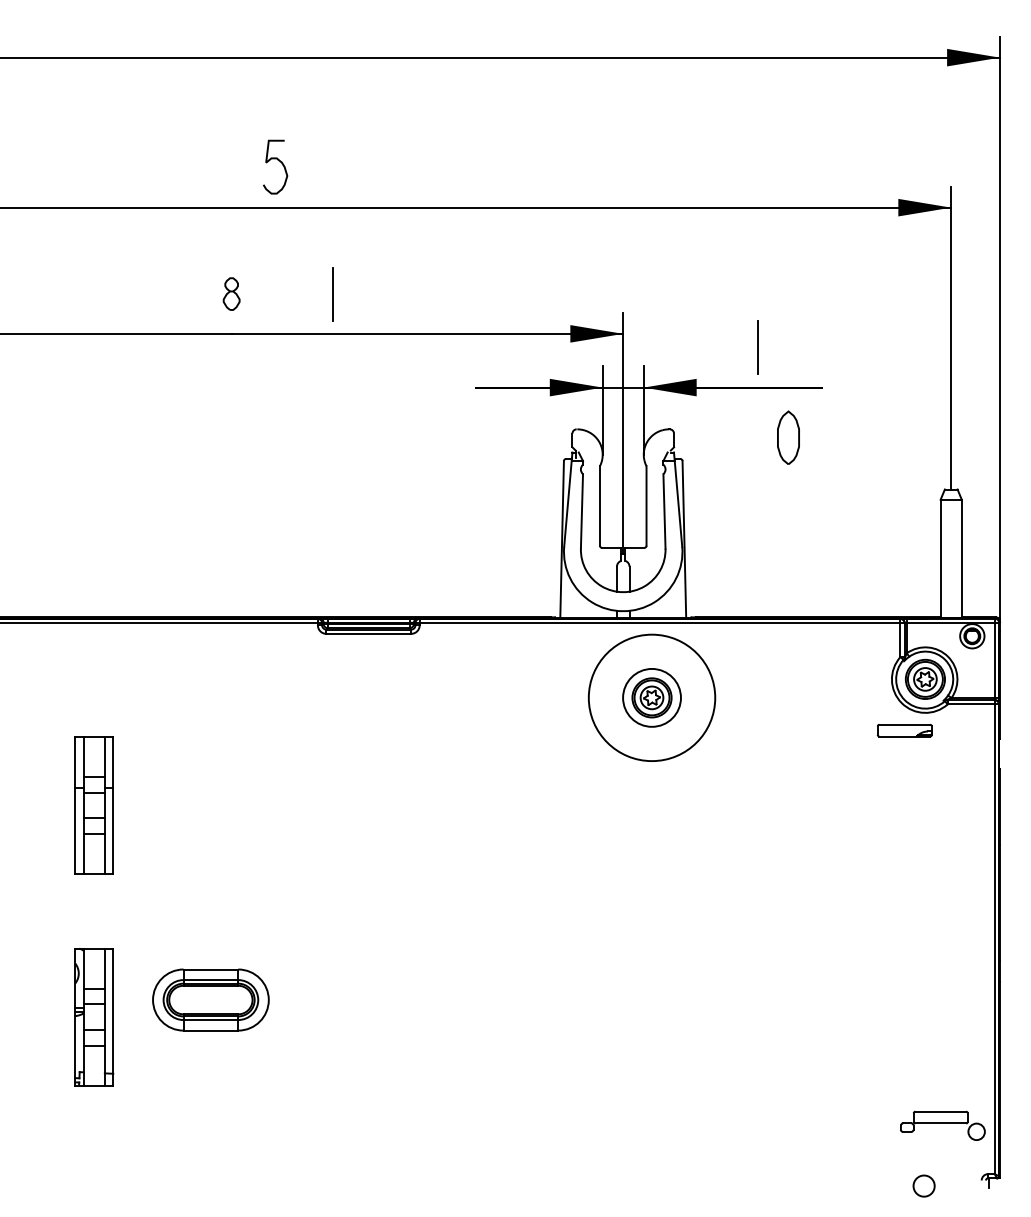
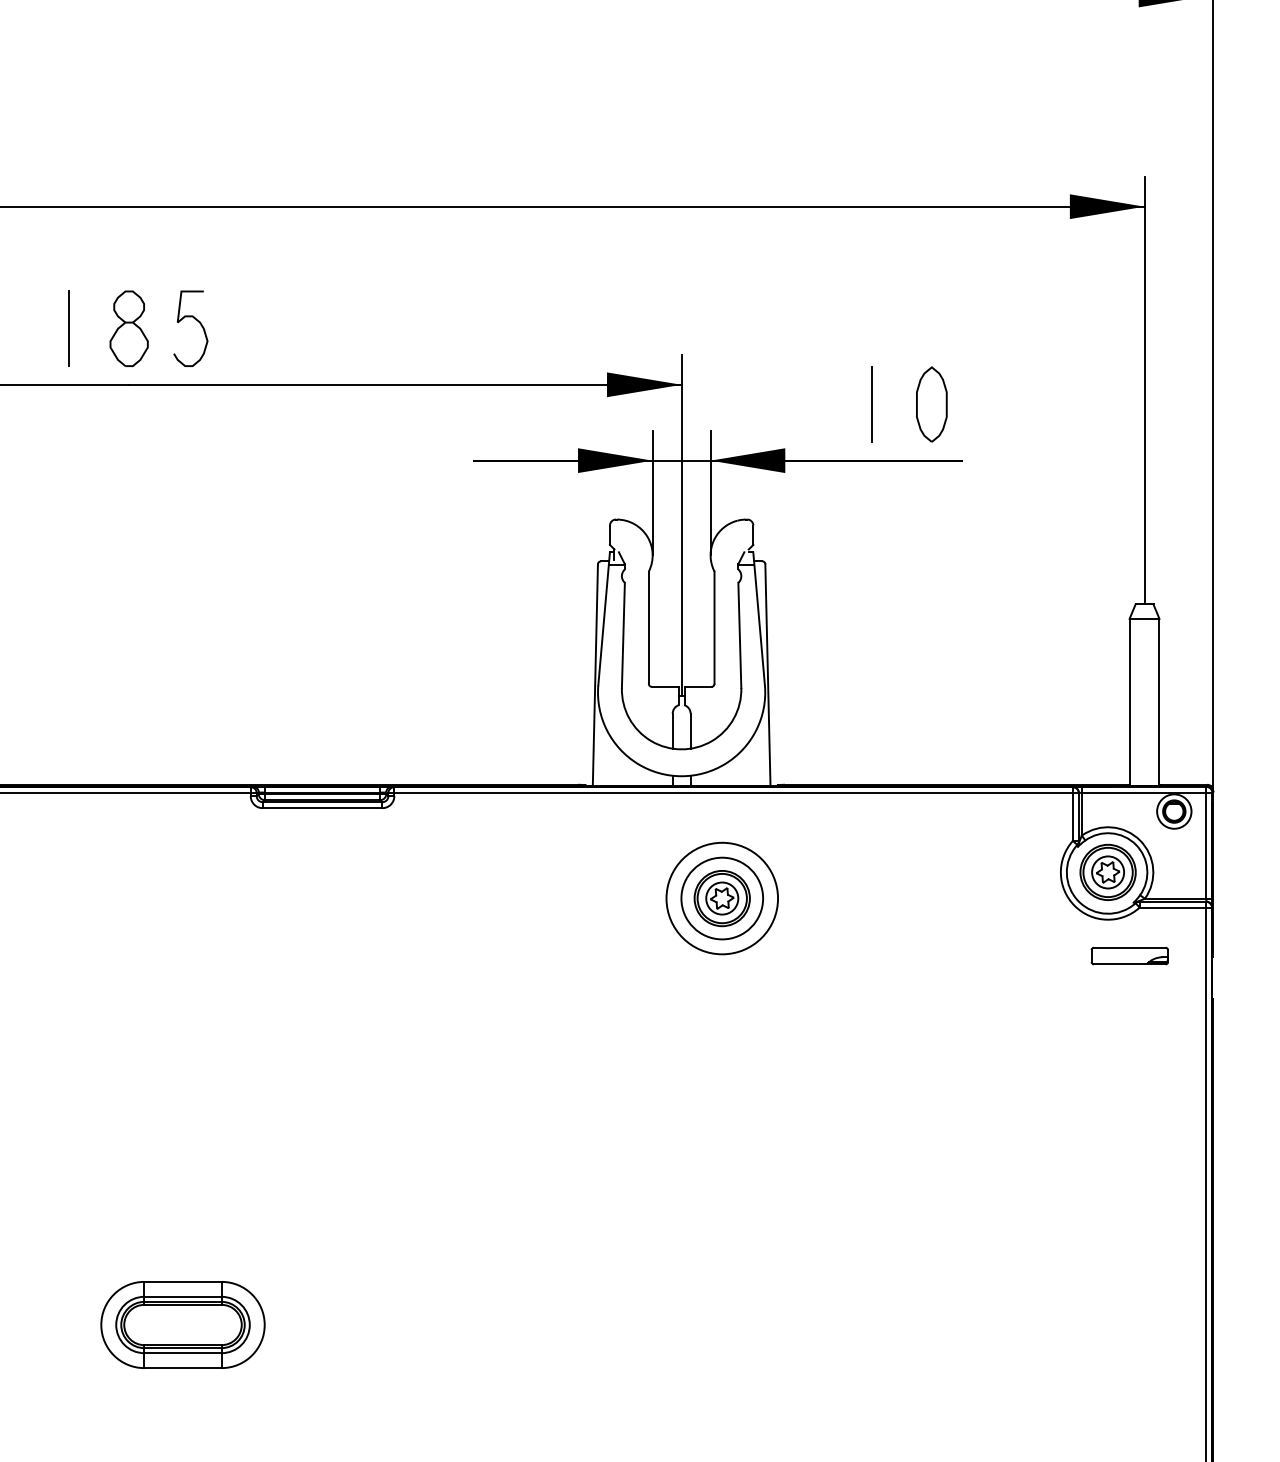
curve: (278, 161) -> (195, 320), moved
part: (231, 293) -> (128, 327), size x1.67
line: (332, 294) -> (68, 329), moved
part: (788, 437) -> (931, 404), moved
circle: (651, 697) -> (721, 897), size x0.62
part: (904, 730) -> (1129, 955), moved
part: (210, 999) -> (182, 1324), moved

